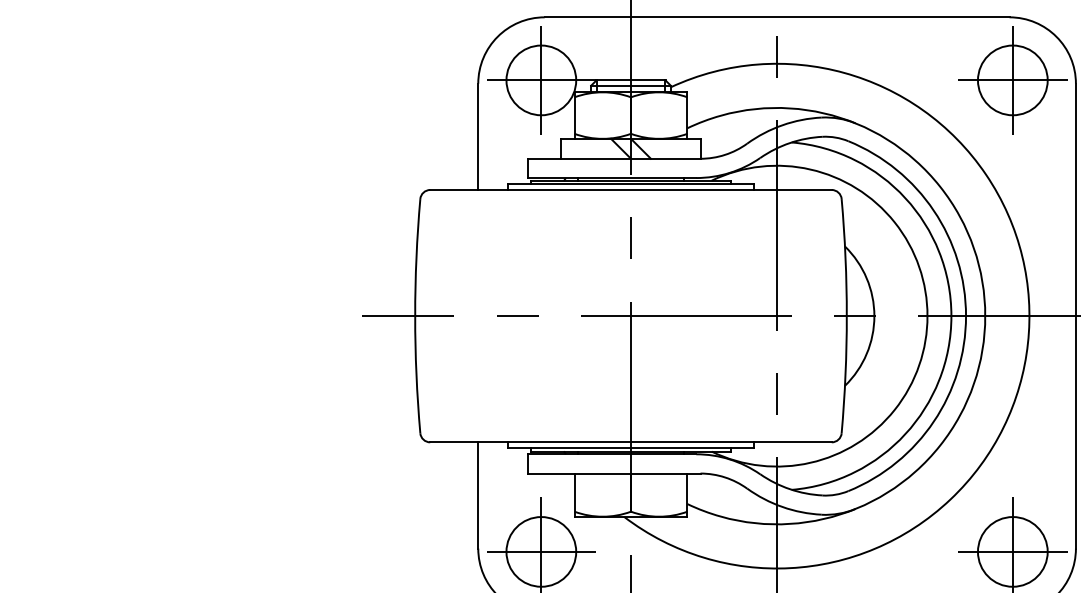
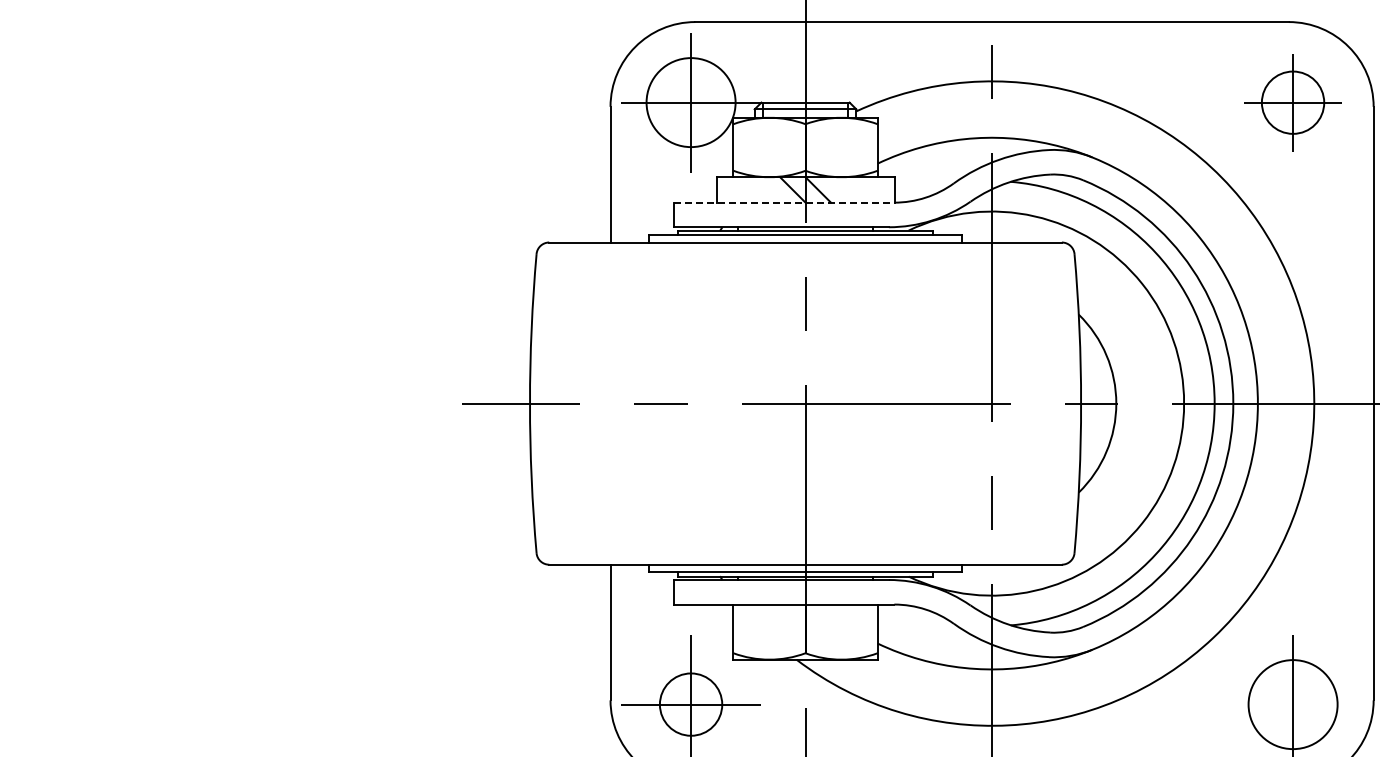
part: (1012, 80) -> (1292, 102), size x0.7
line: (614, 158) -> (784, 202), solid -> dashed
circle: (540, 551) -> (690, 704), size x0.7
line: (1013, 551) -> (1293, 704), removed

